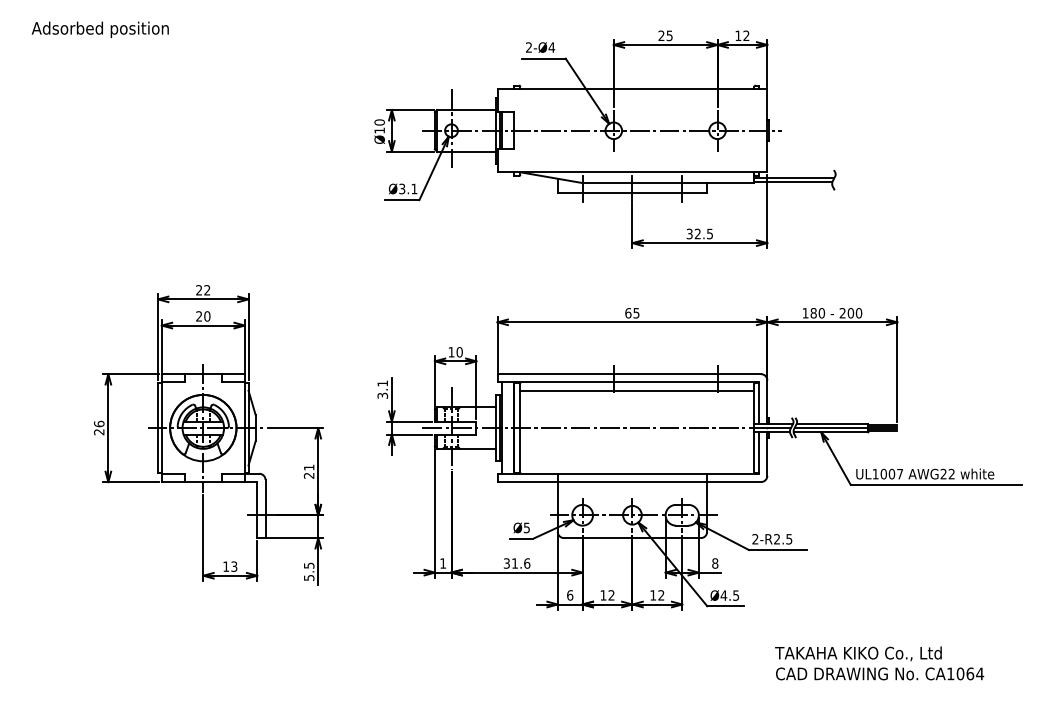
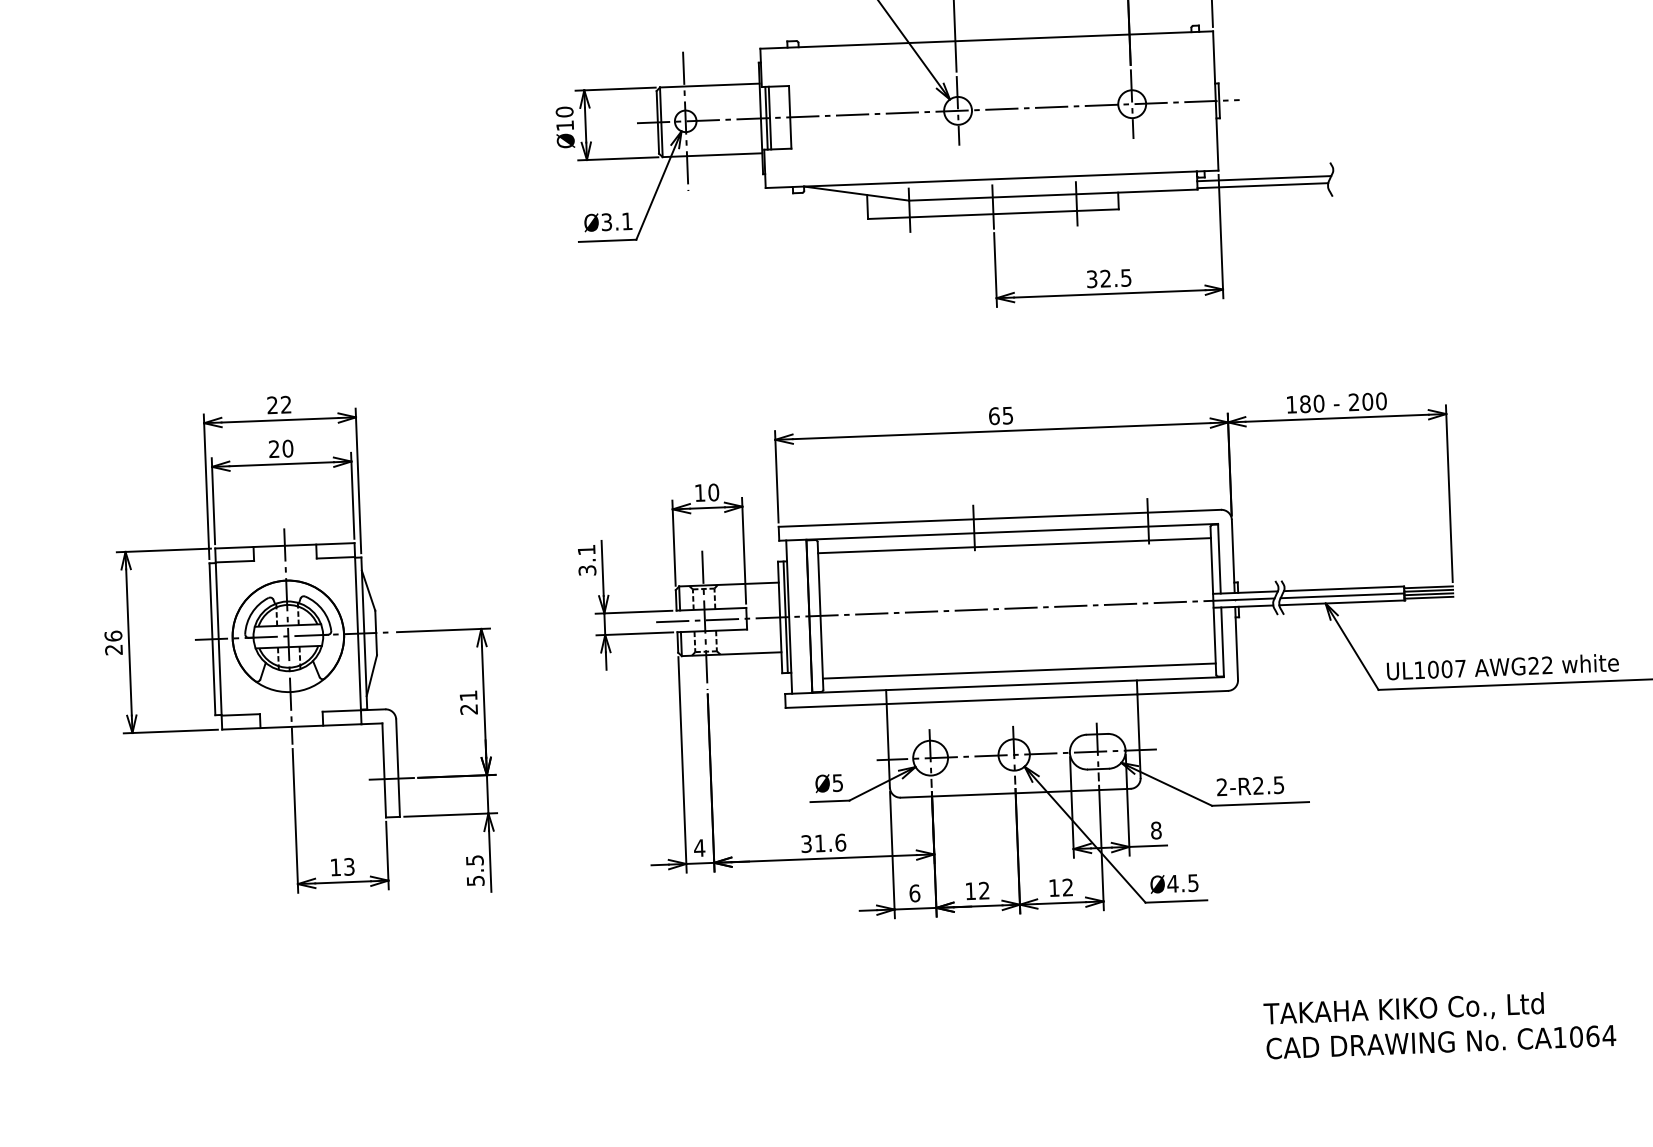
line: (637, 465) -> (1019, 671), added
text: (442, 563) -> (698, 848), 1 -> 4
text: (879, 663) -> (1439, 1024), moved

